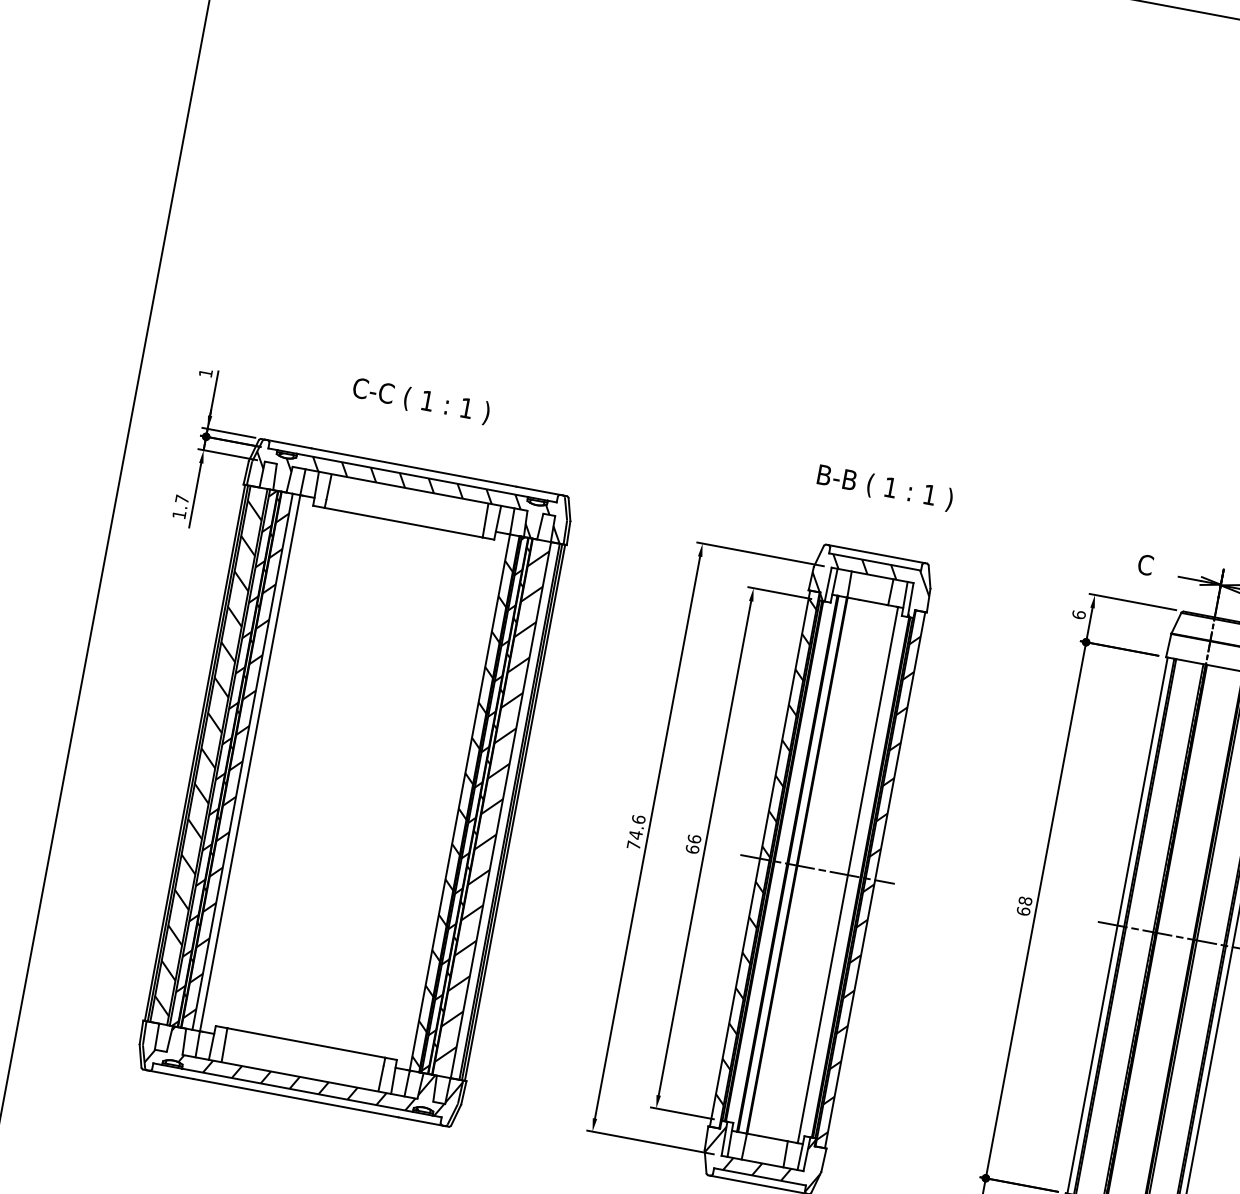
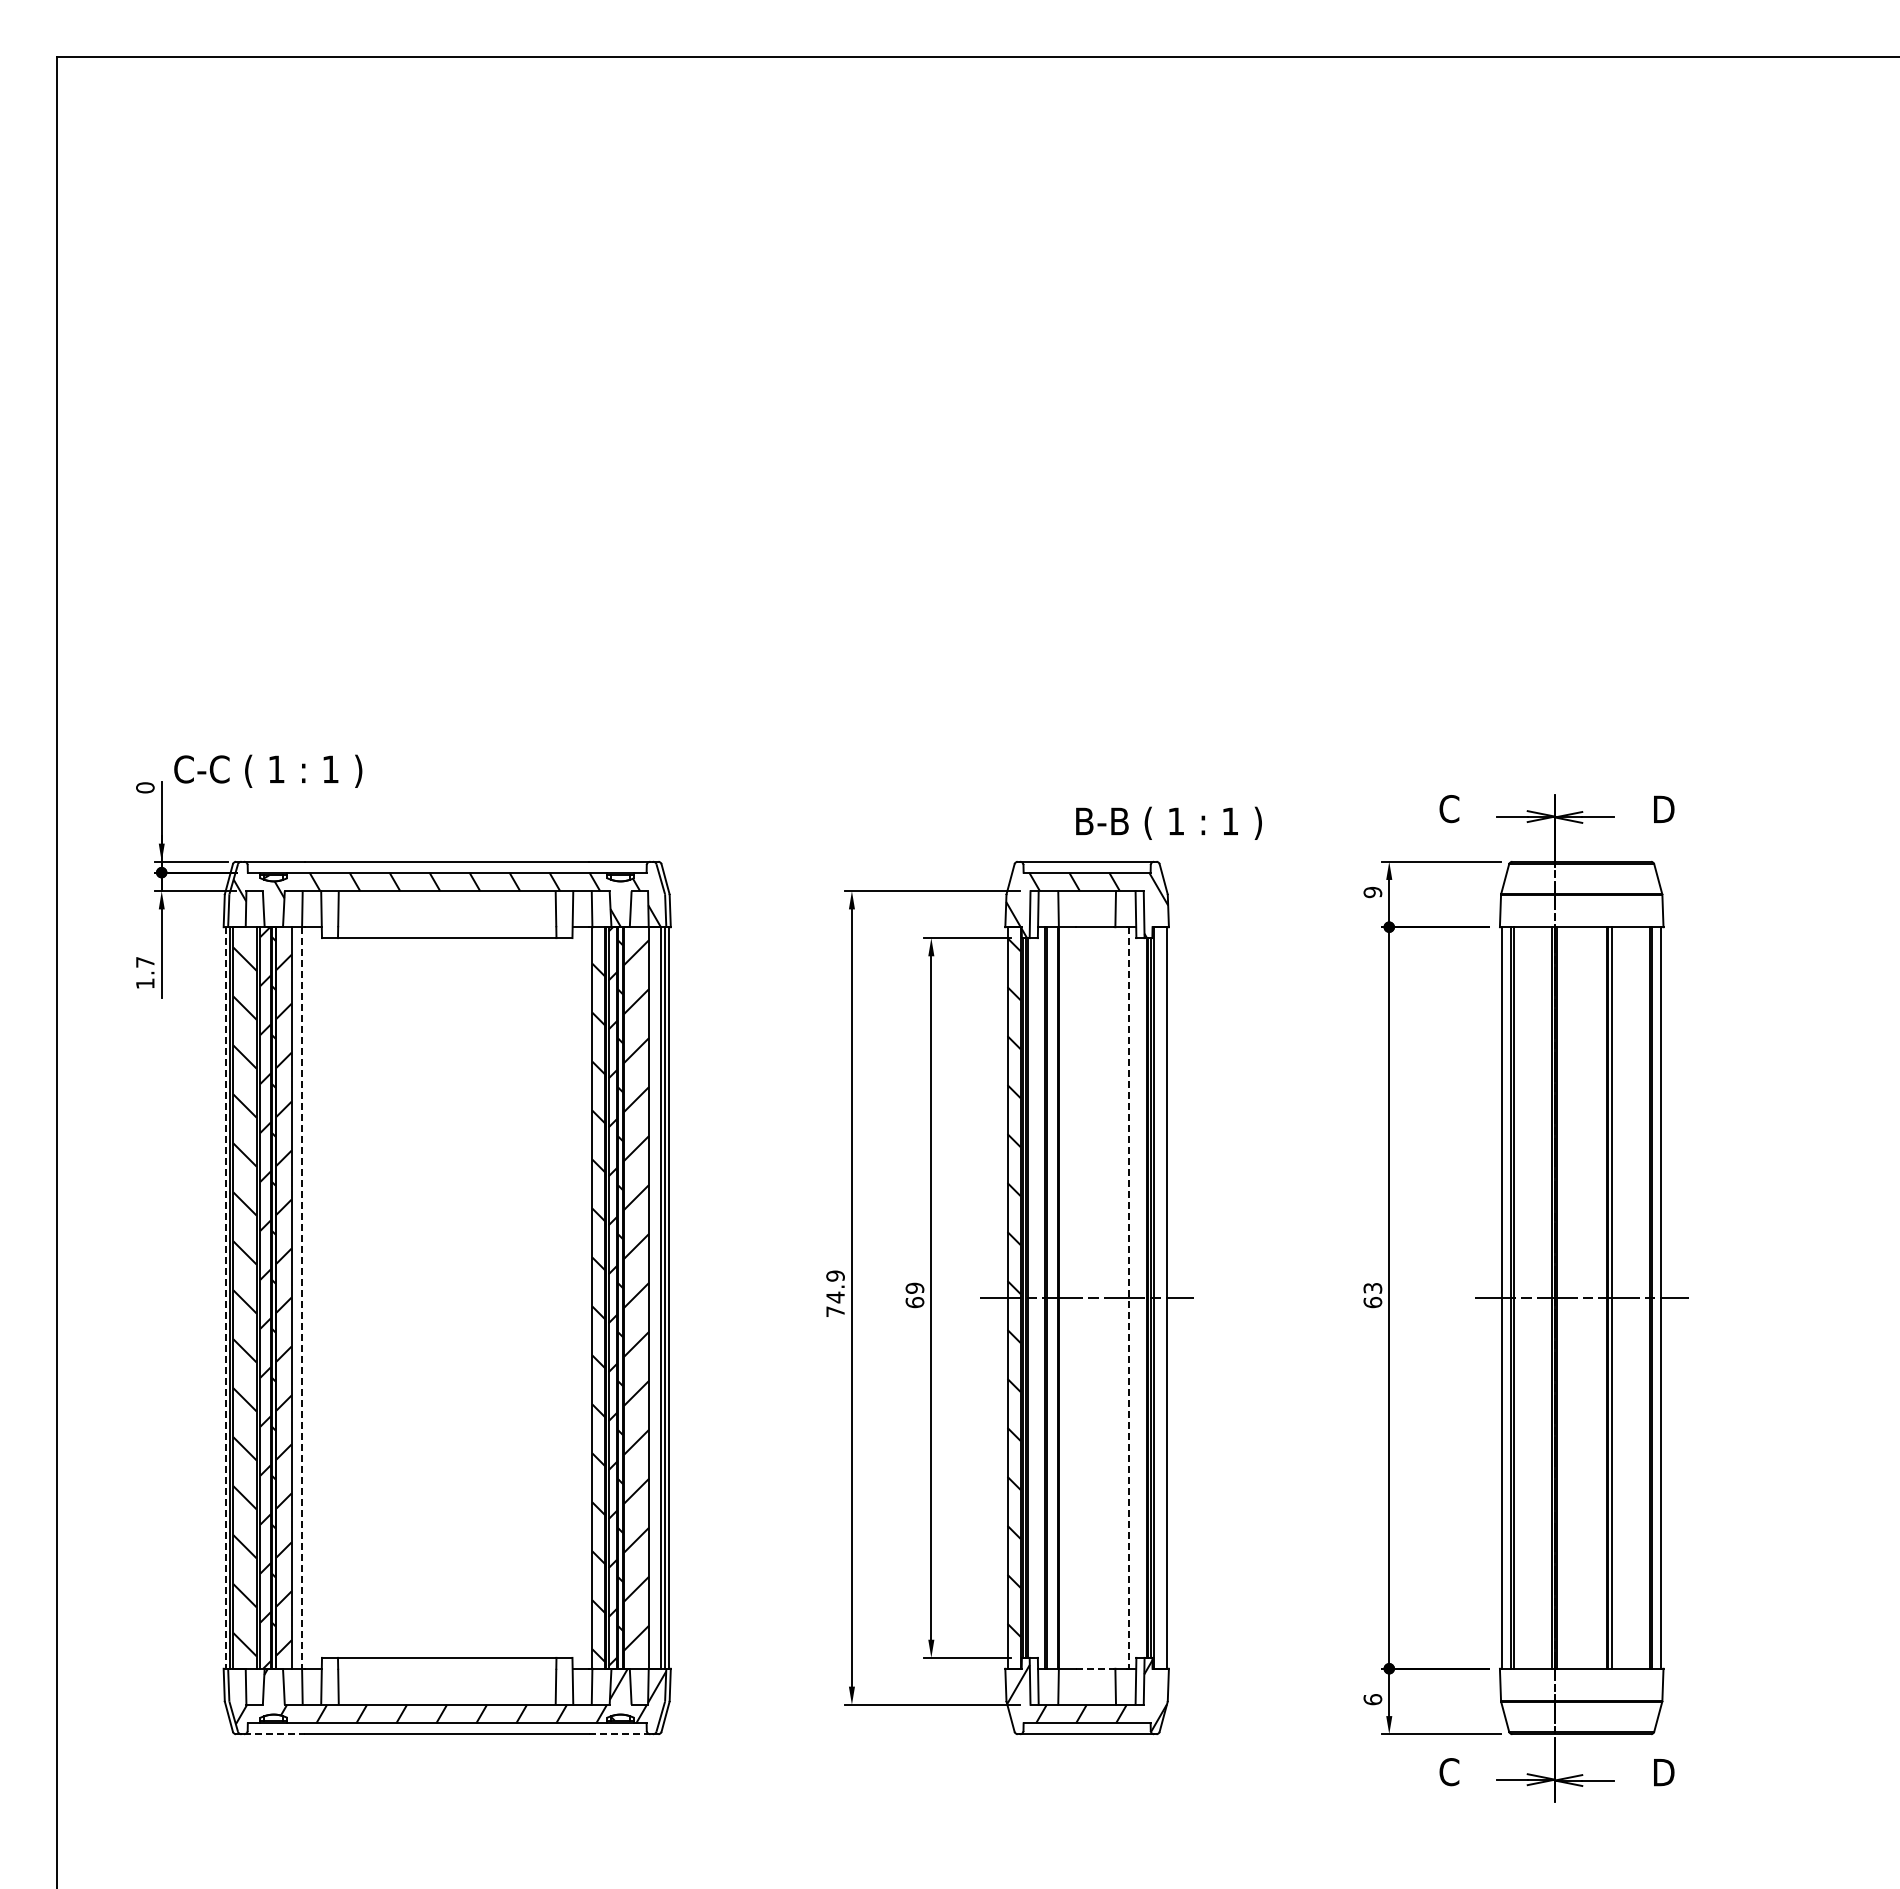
text: (205, 373) -> (145, 787), 1 -> 0
text: (421, 400) -> (268, 770), moved
text: (884, 487) -> (1168, 822), moved
text: (1078, 614) -> (1372, 892), 6 -> 9
line: (194, 753) -> (225, 1298), solid -> dashed
line: (250, 763) -> (302, 1298), solid -> dashed
text: (638, 819) -> (835, 1275), 74.6 -> 74.9
text: (694, 838) -> (914, 1287), 66 -> 69
line: (848, 875) -> (1129, 1298), solid -> dashed
hatch: (868, 888) -> (1159, 1310), removed
text: (1025, 900) -> (1372, 1287), 68 -> 63
line: (171, 1075) -> (274, 1734), solid -> dashed
line: (420, 1121) -> (619, 1734), solid -> dashed
line: (773, 1138) -> (1095, 1668), solid -> dashed

